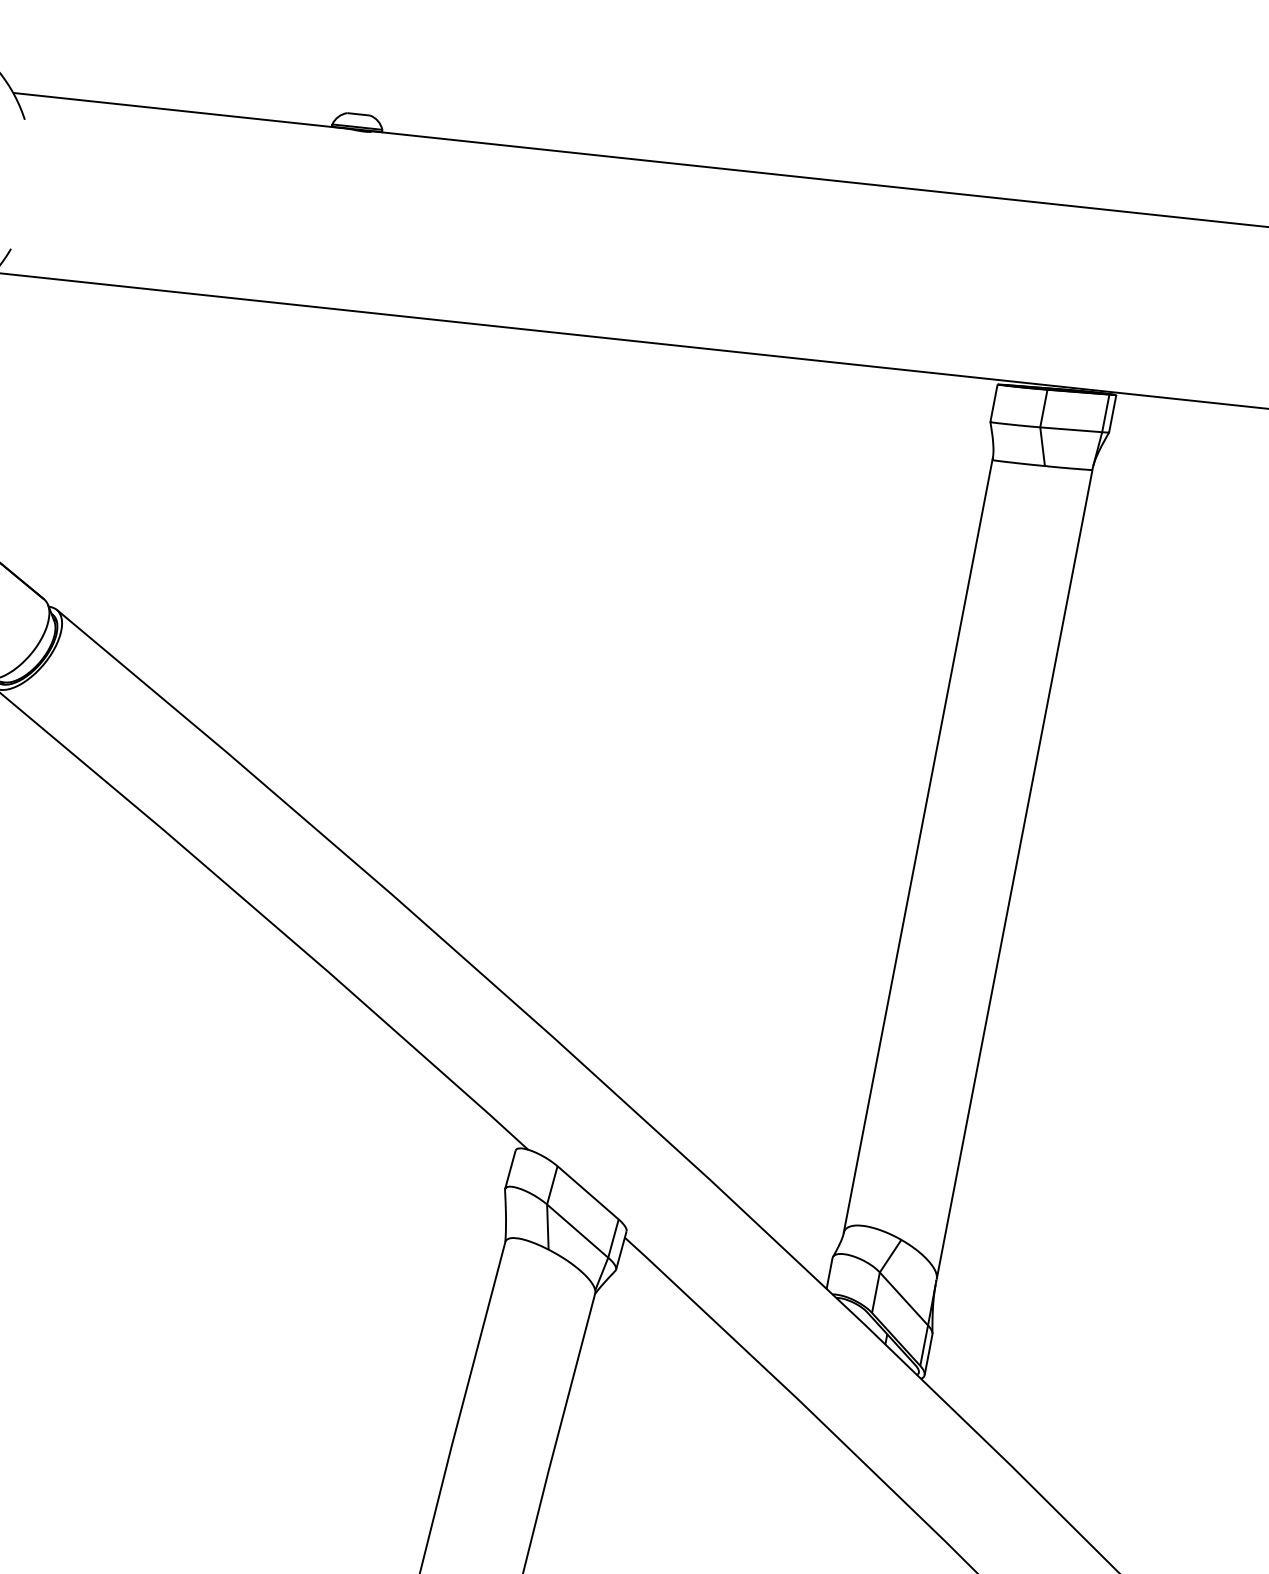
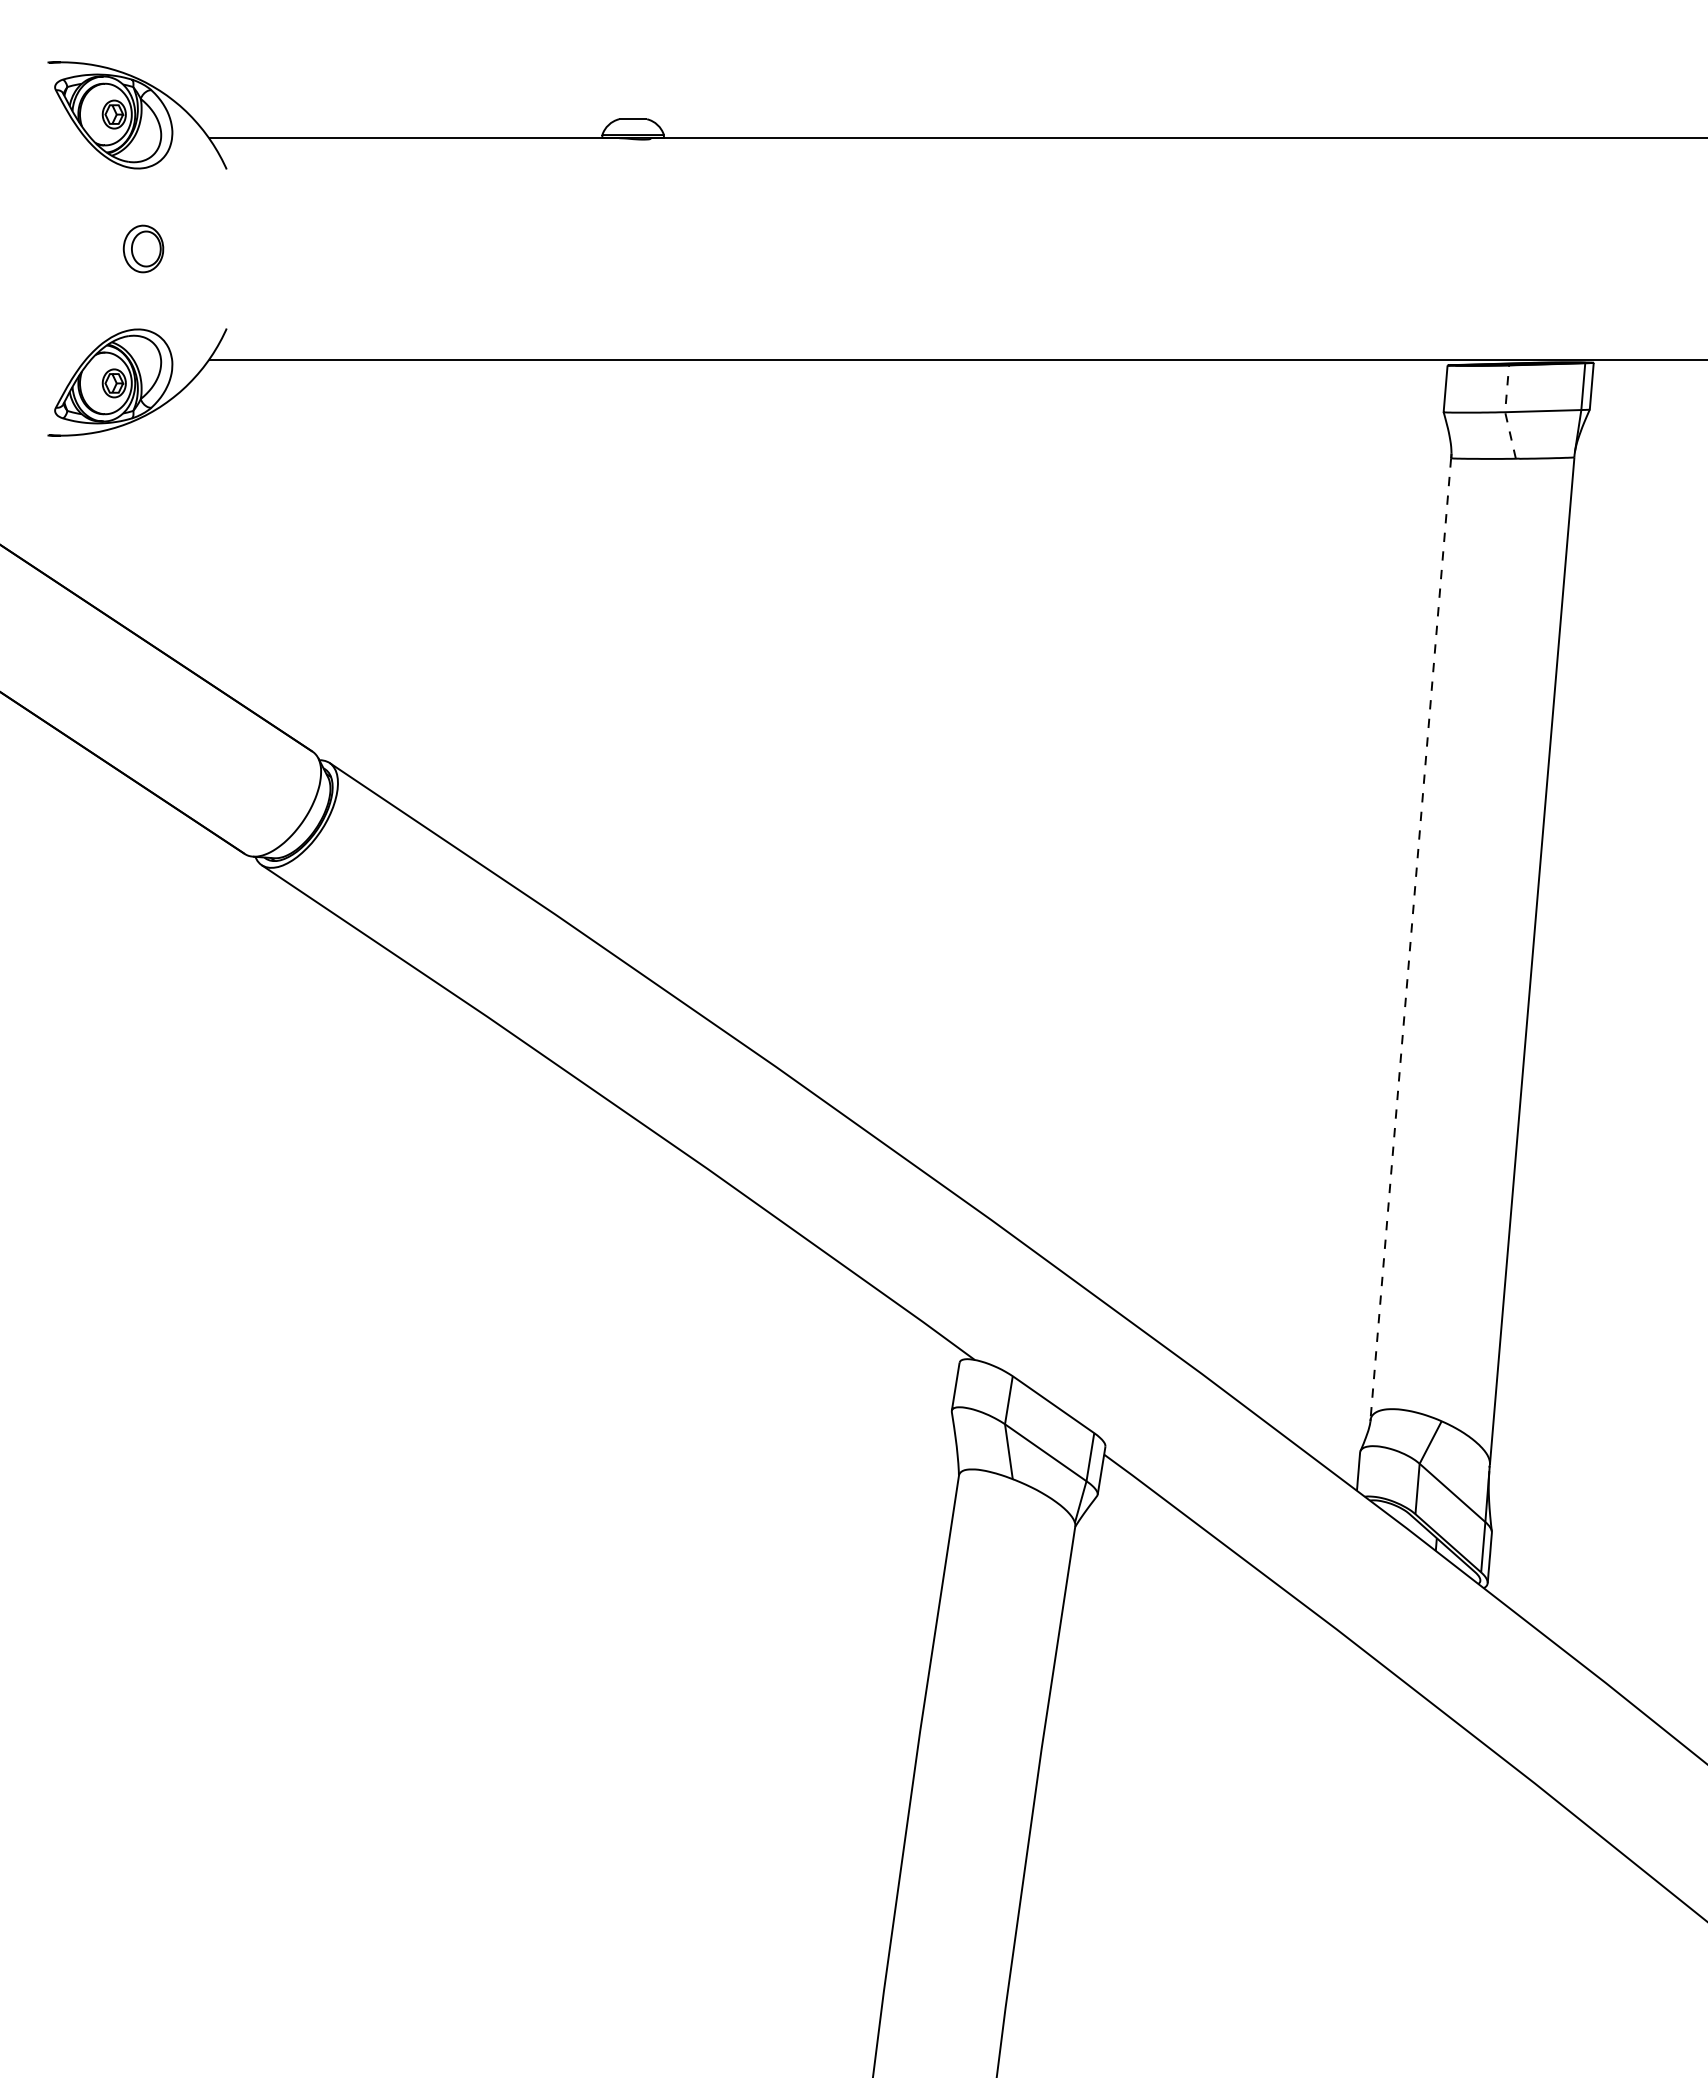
line: (1040, 427) -> (1505, 412), solid -> dashed
line: (917, 846) -> (1410, 939), solid -> dashed

